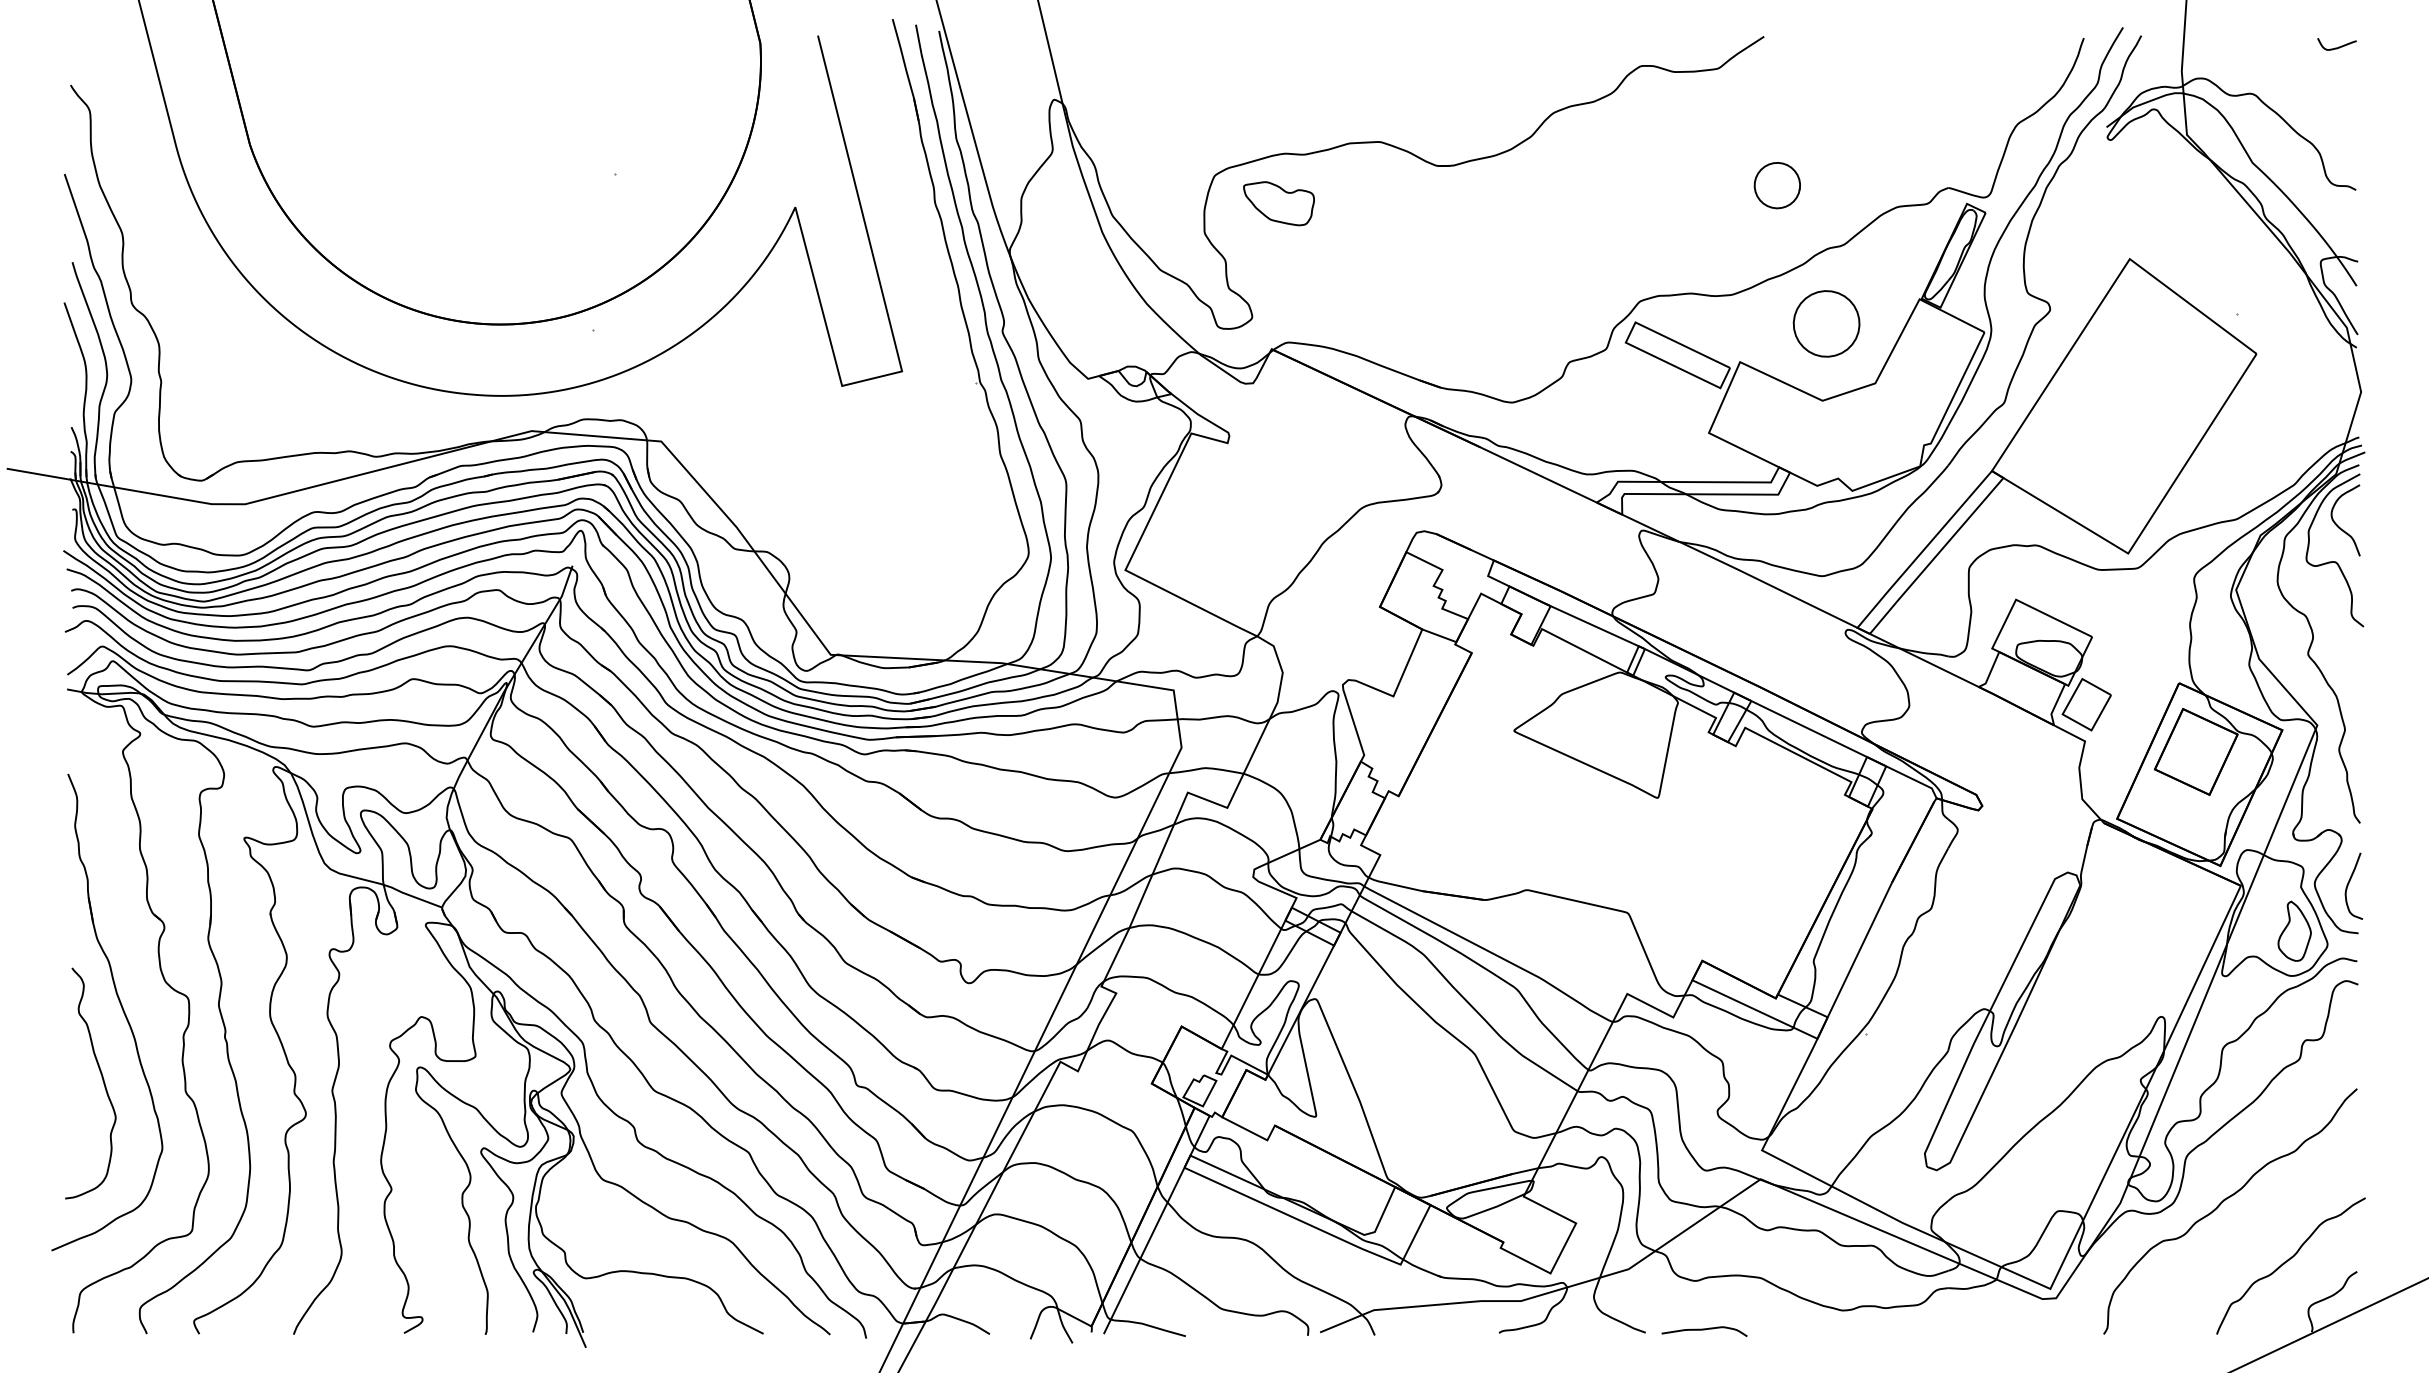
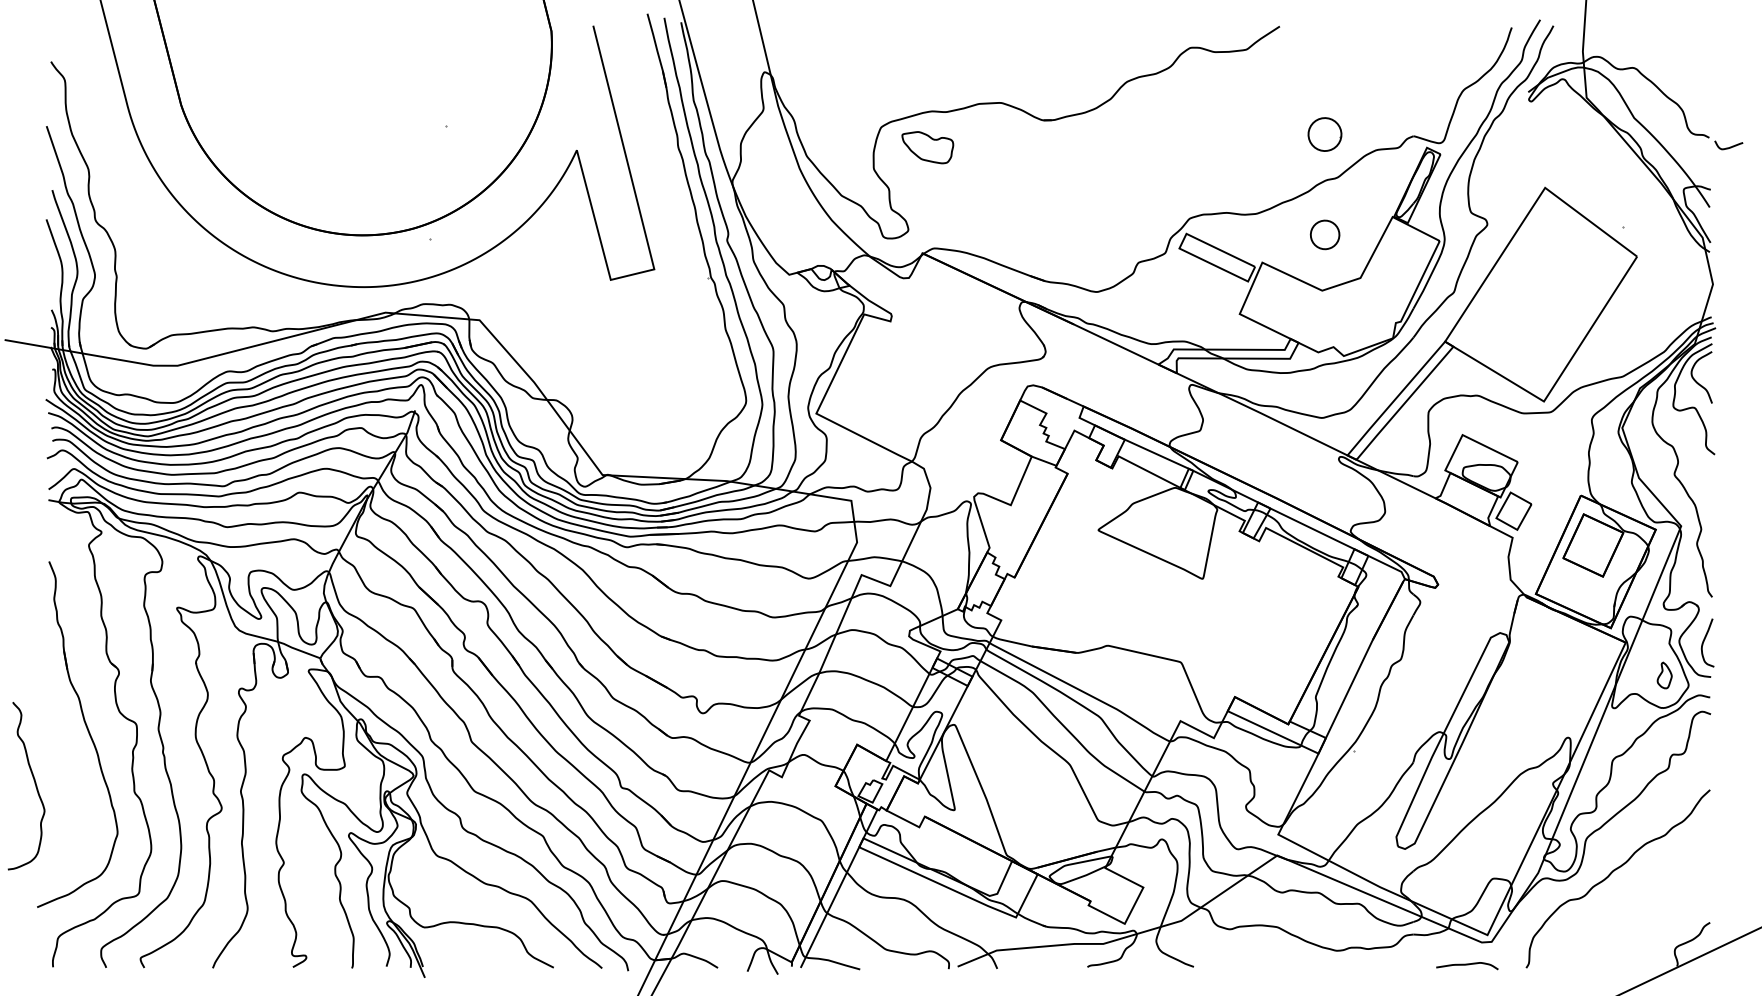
curve: (2338, 46) -> (1729, 146), moved
part: (1776, 185) -> (1324, 134), moved
part: (1826, 323) -> (1325, 234), size x0.6
part: (2294, 930) -> (1664, 675), size x0.6
curve: (102, 1081) -> (34, 784), moved
curve: (2288, 1261) -> (1660, 915), removed
curve: (1704, 1330) -> (1467, 965), moved

